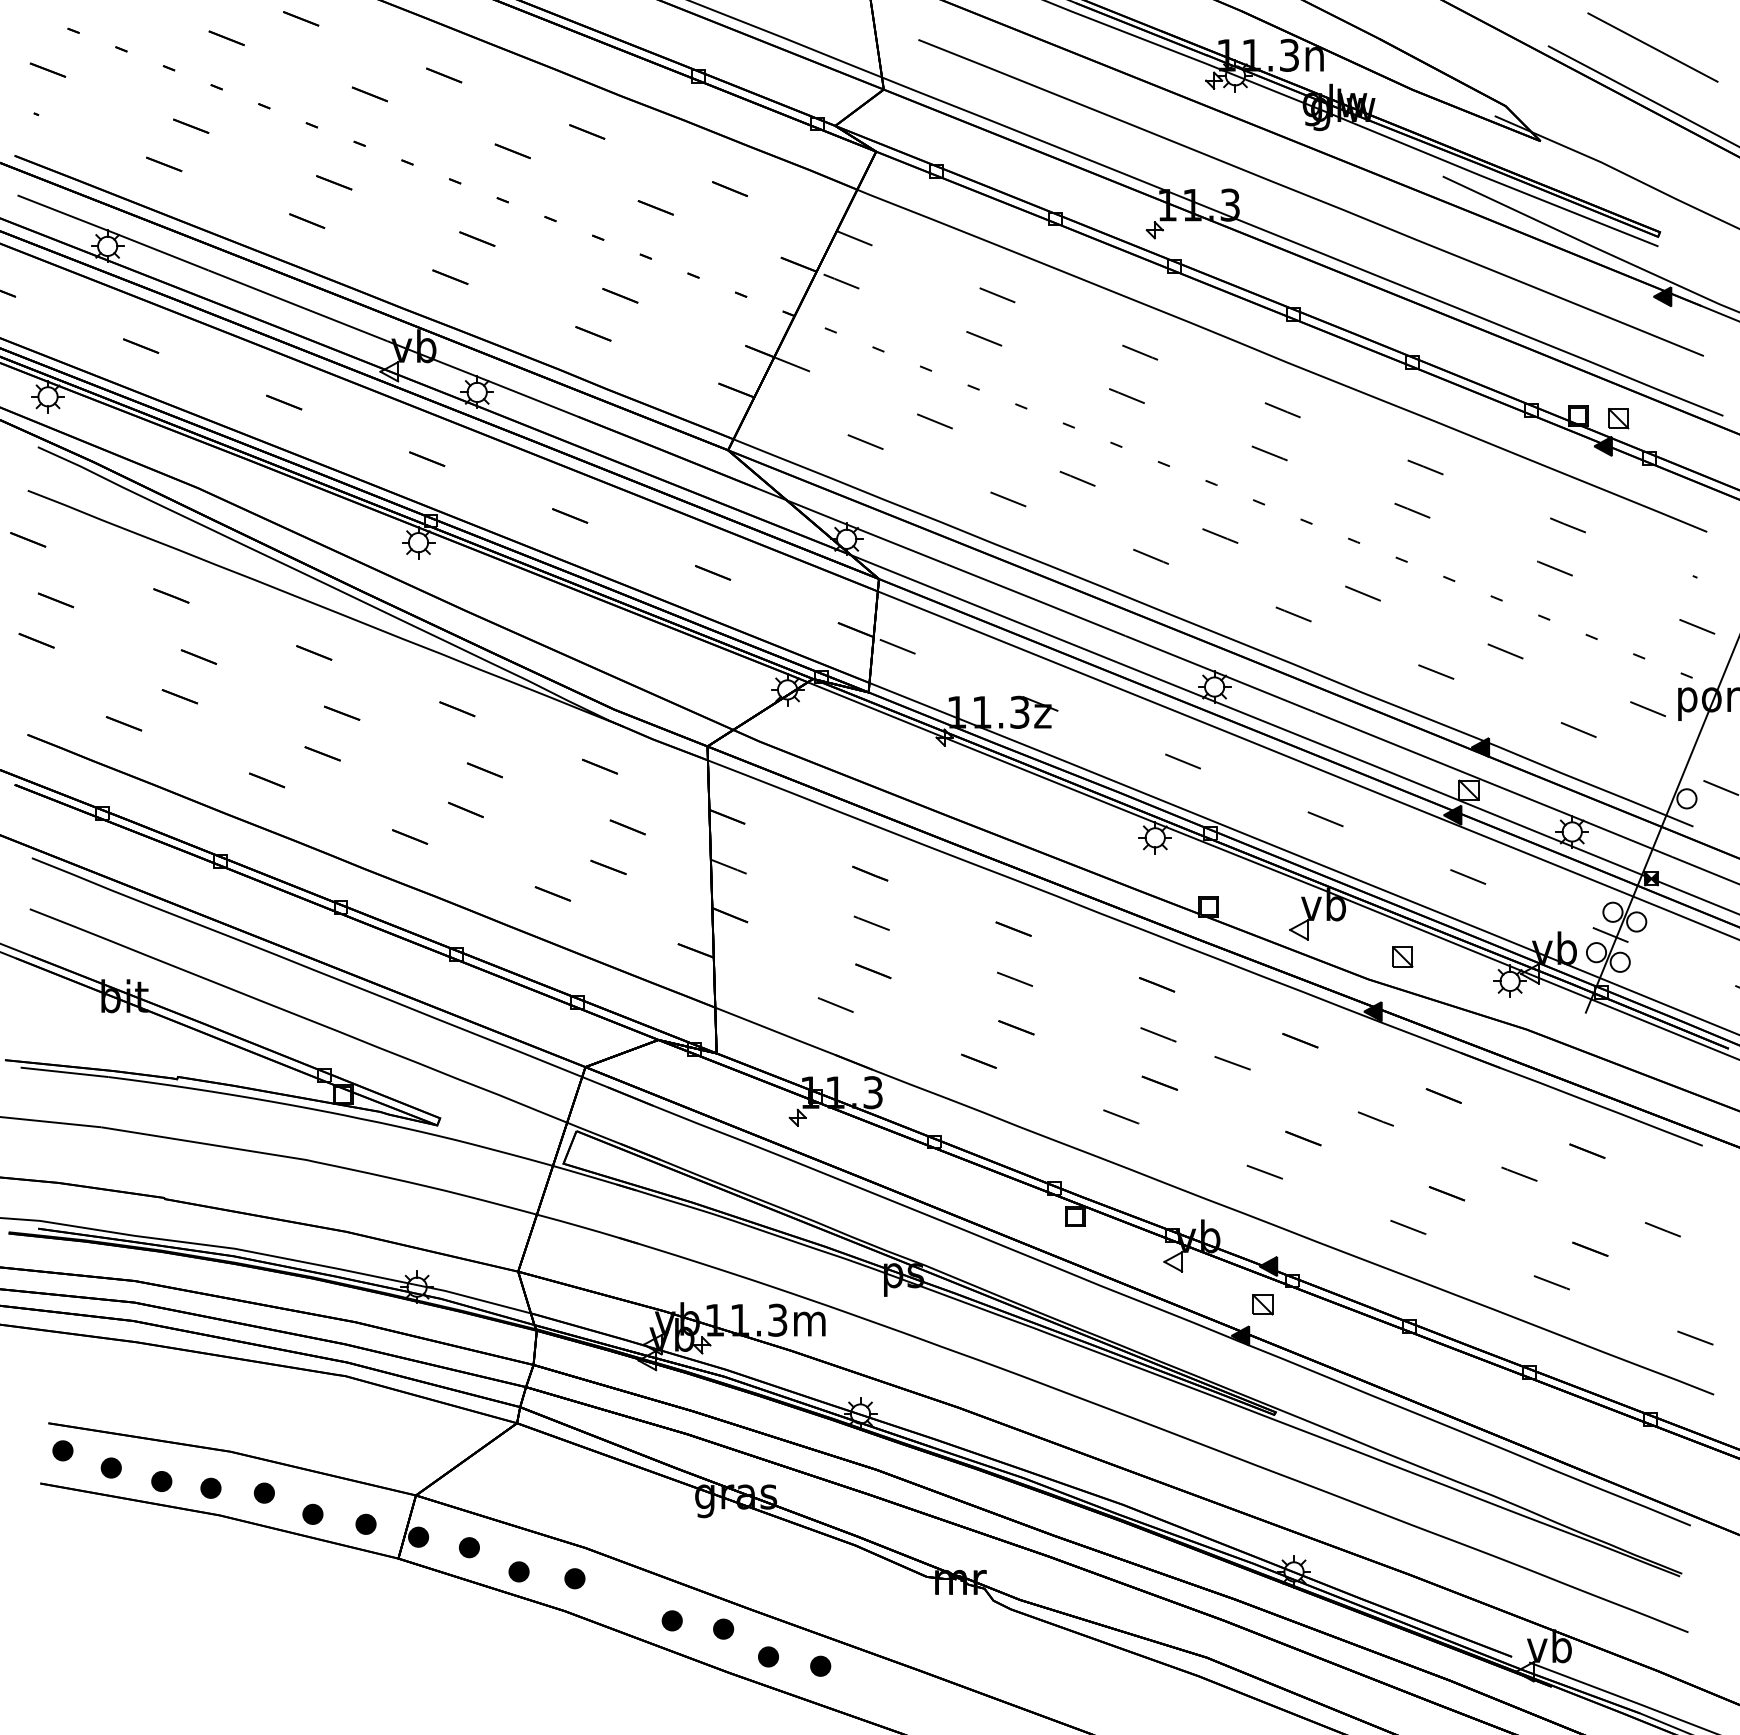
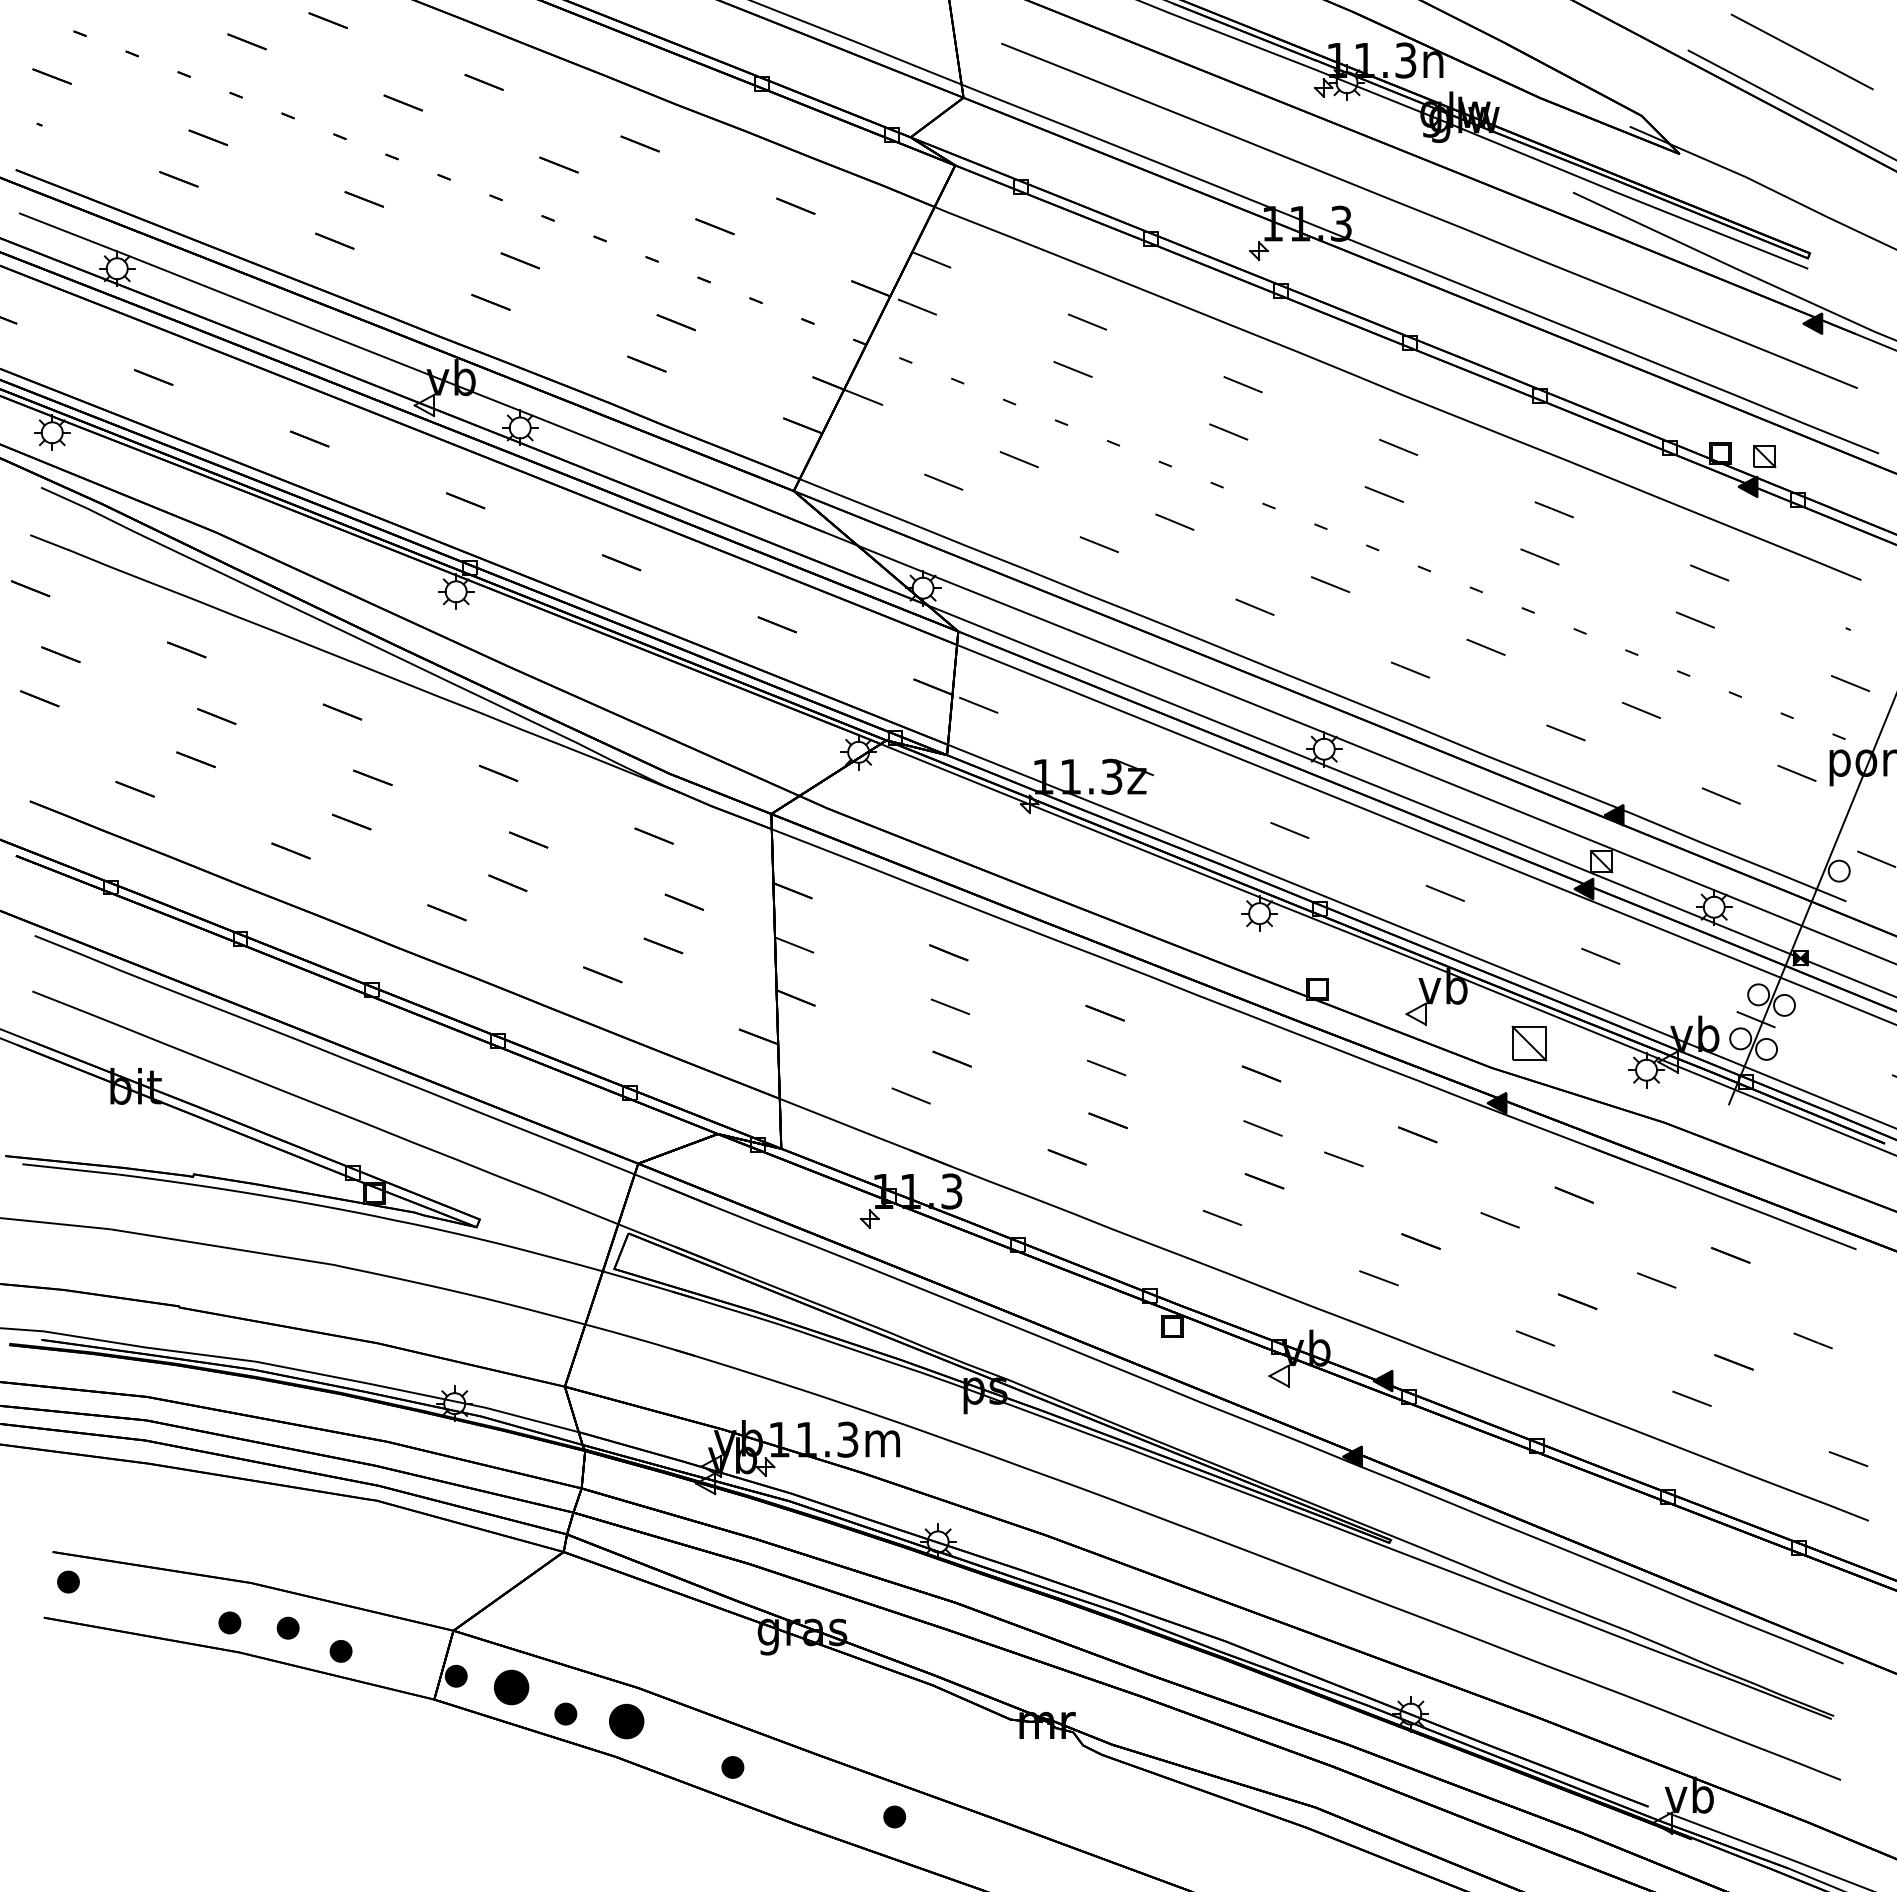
part: (1402, 956) -> (1529, 1043), size x1.6
part: (1262, 1304) -> (1376, 1422), removed
part: (110, 1467) -> (120, 1600), removed
part: (161, 1481) -> (175, 1615), removed
part: (365, 1523) -> (398, 1661), removed
part: (469, 1547) -> (511, 1687), size x1.6
part: (574, 1578) -> (626, 1721), size x1.6
part: (723, 1629) -> (788, 1776), removed
part: (768, 1656) -> (837, 1806), removed

